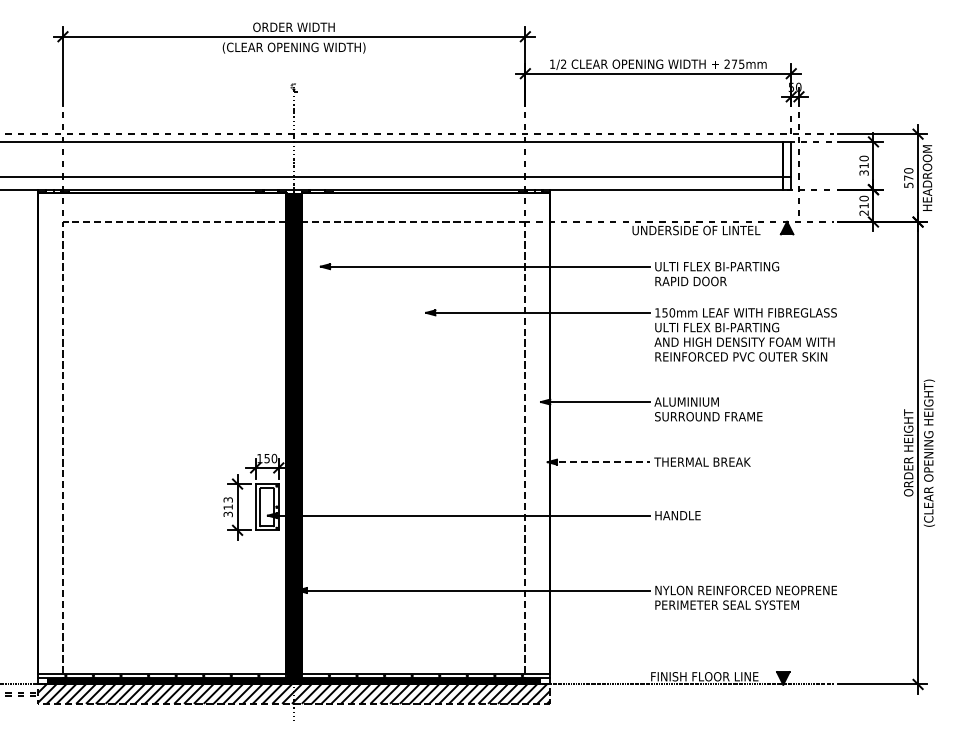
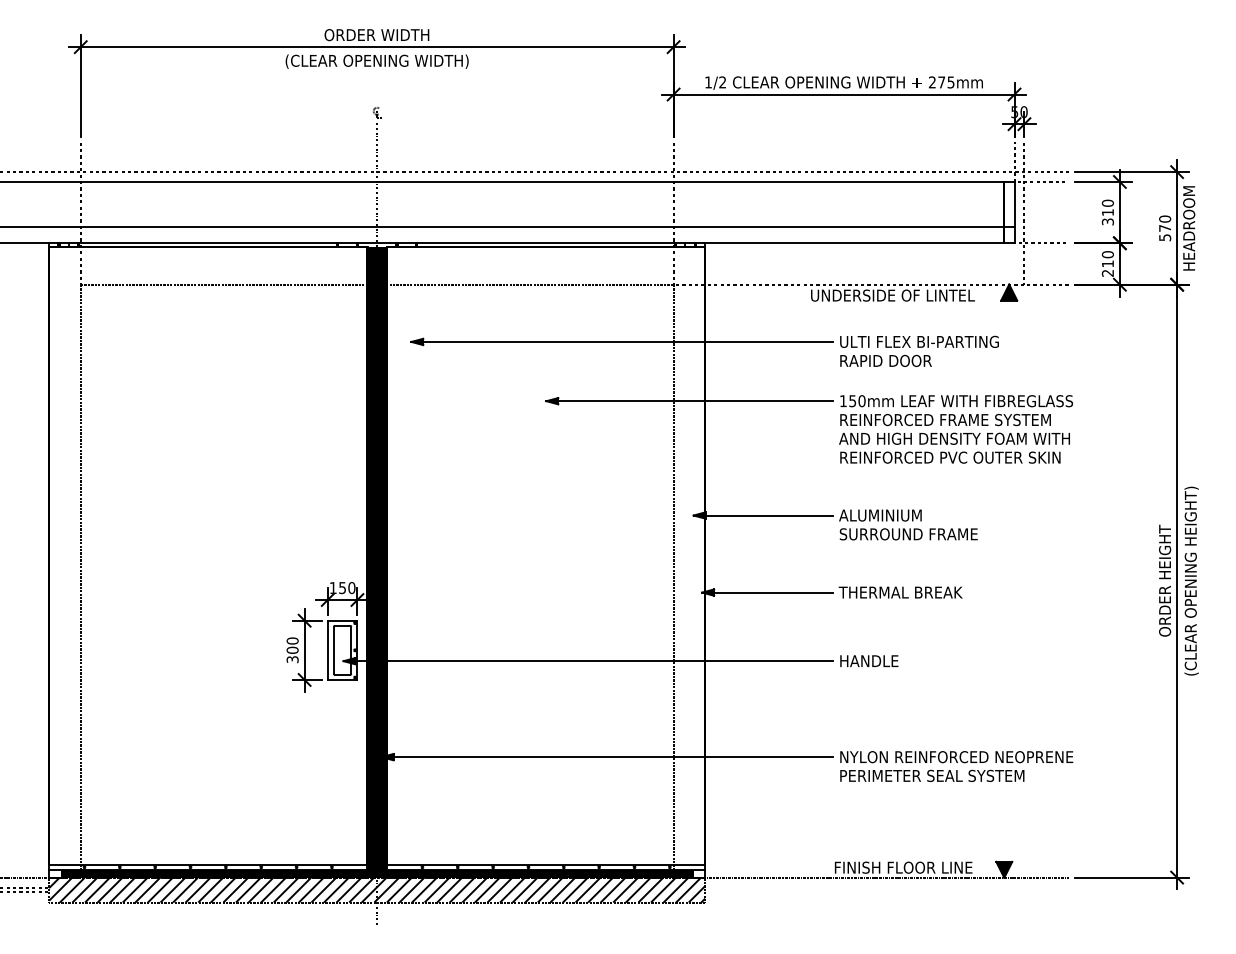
text: (737, 327) -> (945, 419), ULTI FLEX BI-PARTING -> REINFORCED FRAME SYSTEM
line: (598, 462) -> (767, 593), dashed -> solid
text: (227, 503) -> (291, 645), 313 -> 300

